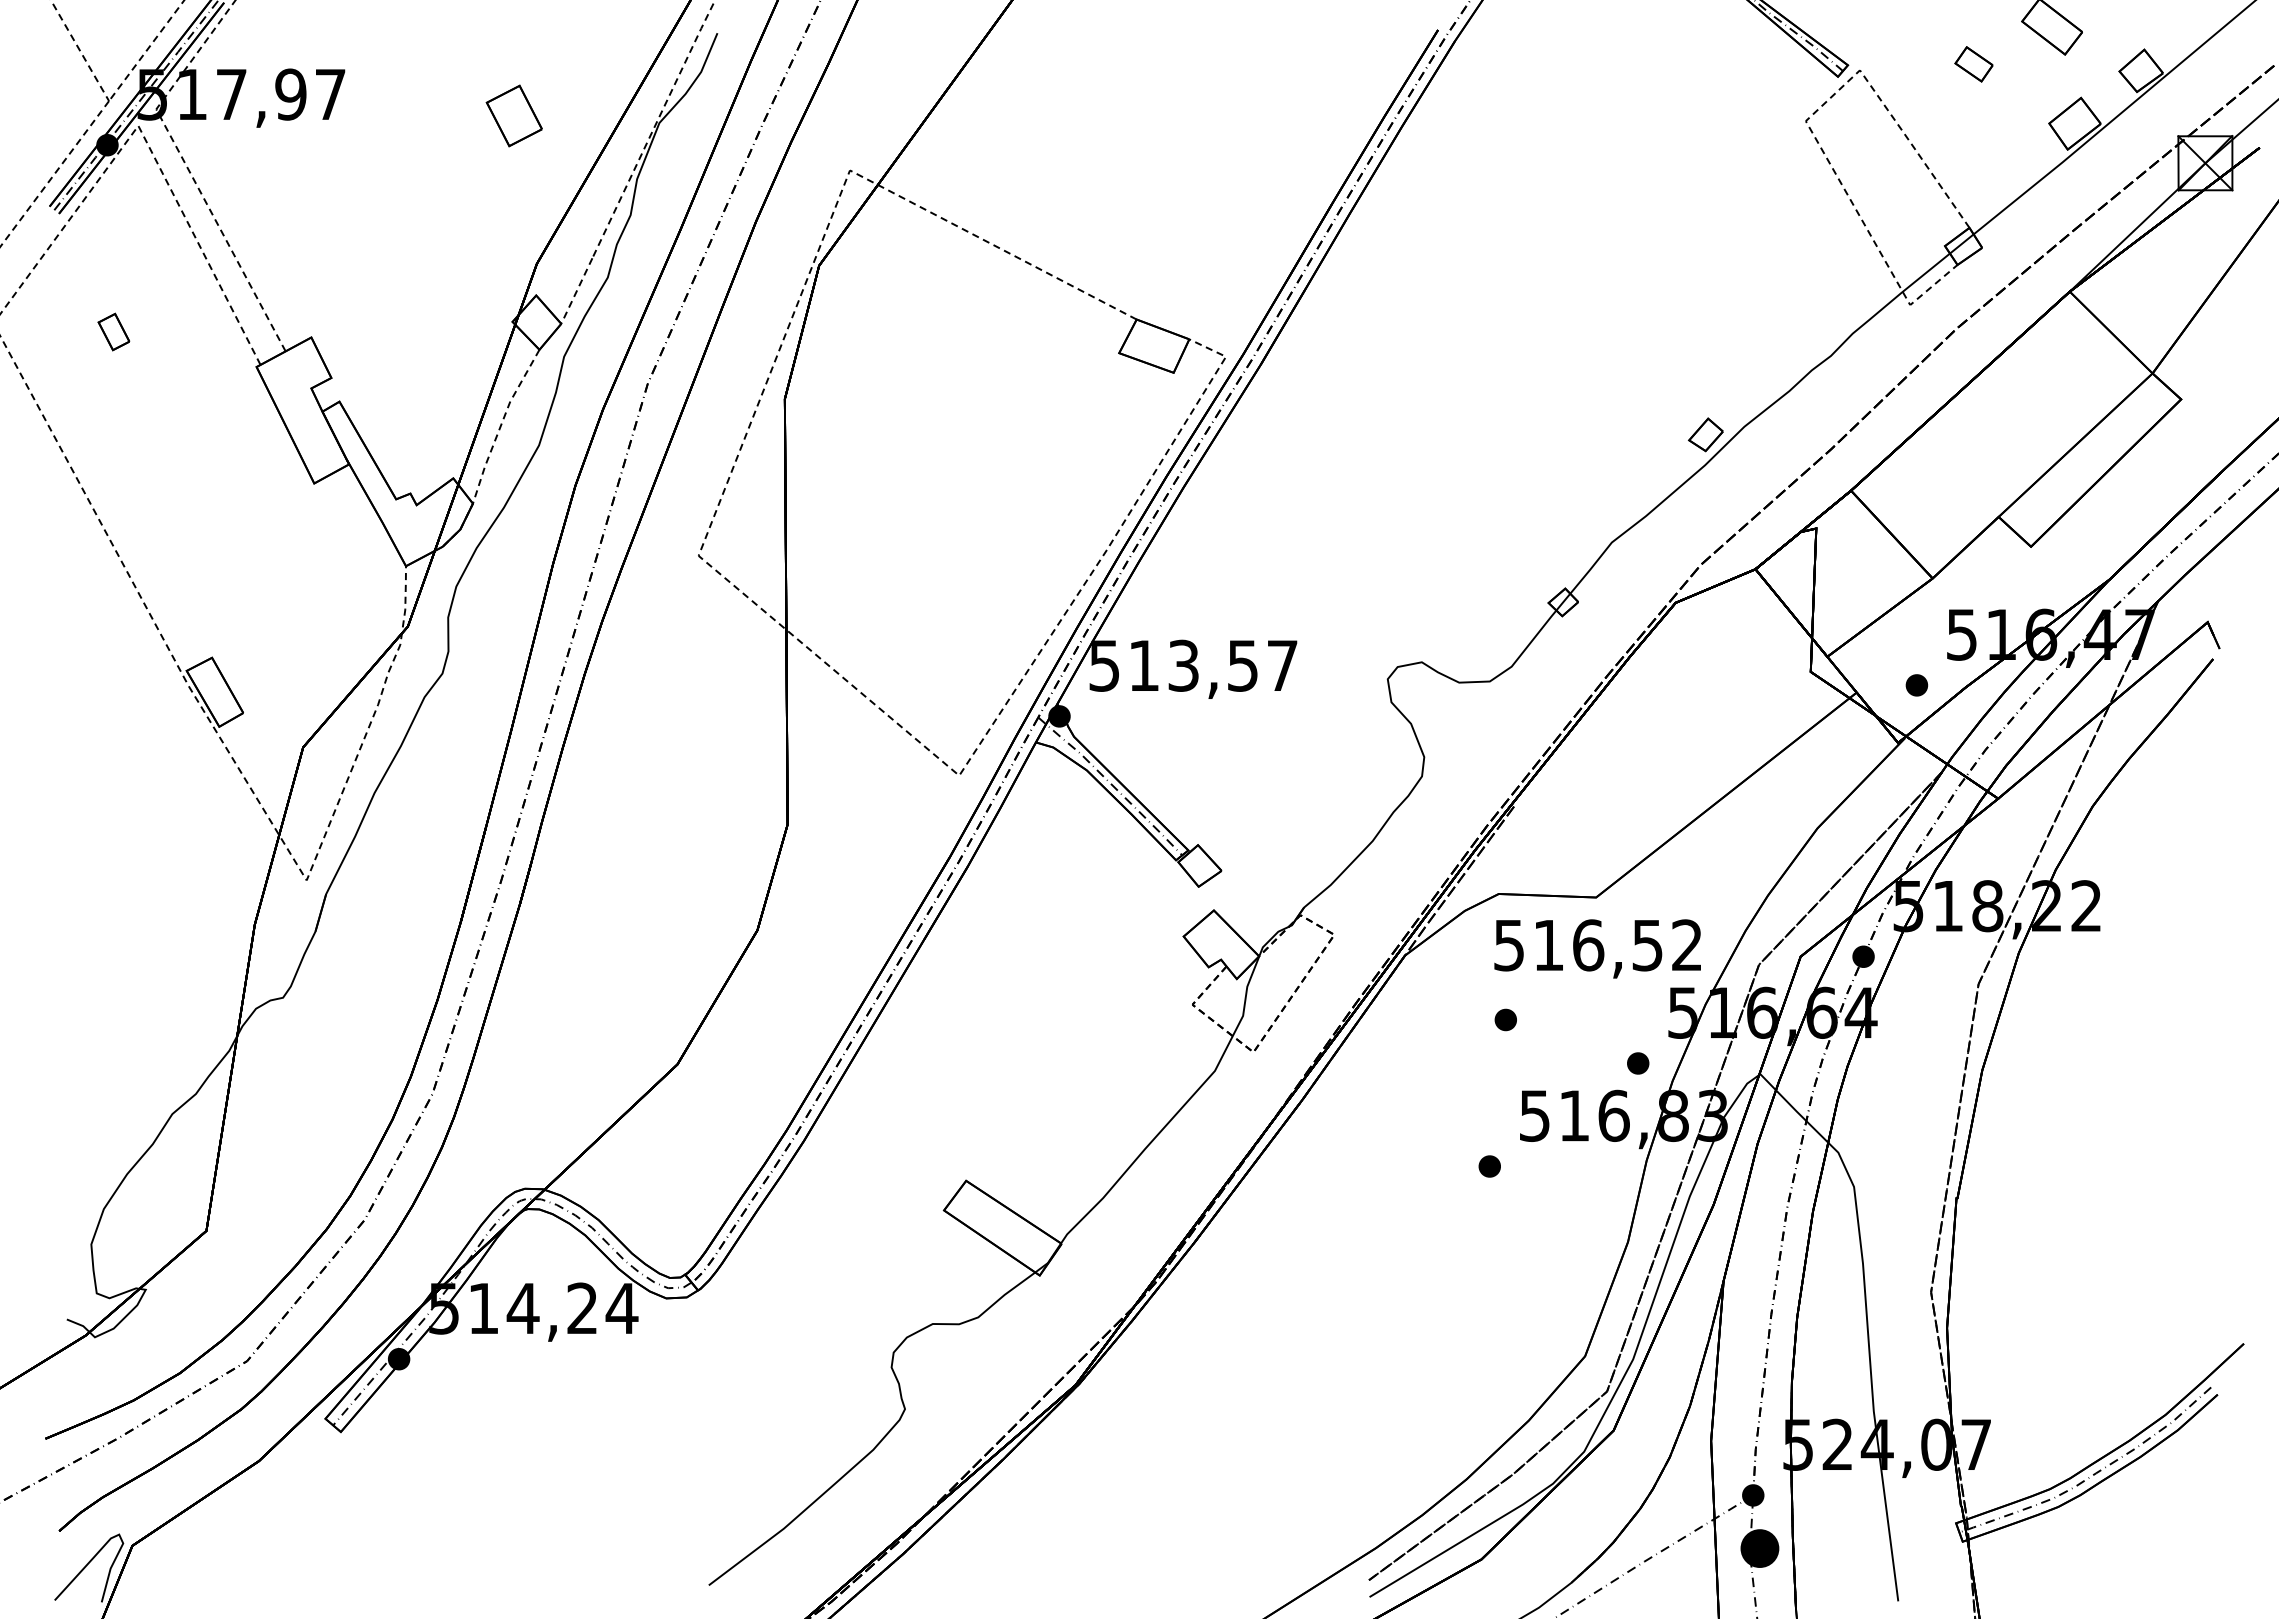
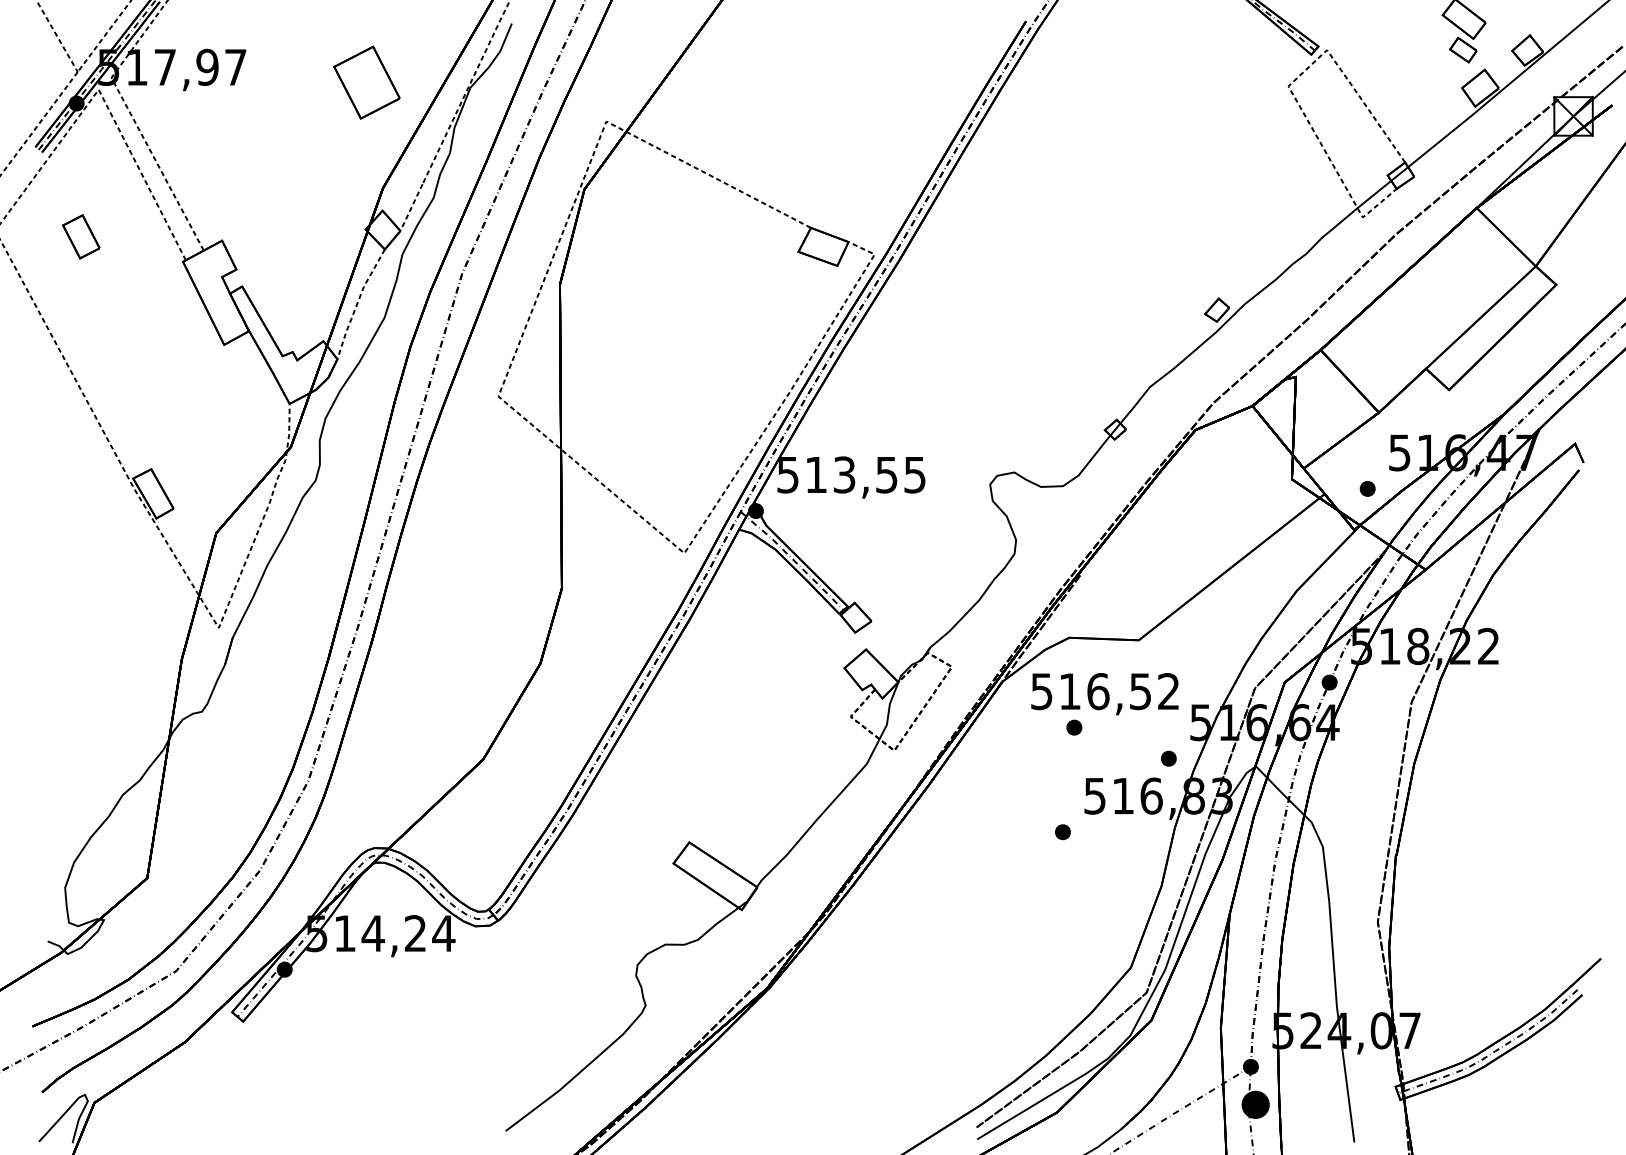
part: (1973, 64) -> (1462, 50), moved
part: (514, 115) -> (367, 82), size x1.67
part: (113, 331) -> (80, 236), size x1.67
text: (1282, 665) -> (915, 474), 513,57 -> 513,55
text: (1597, 948) -> (1104, 693), moved

